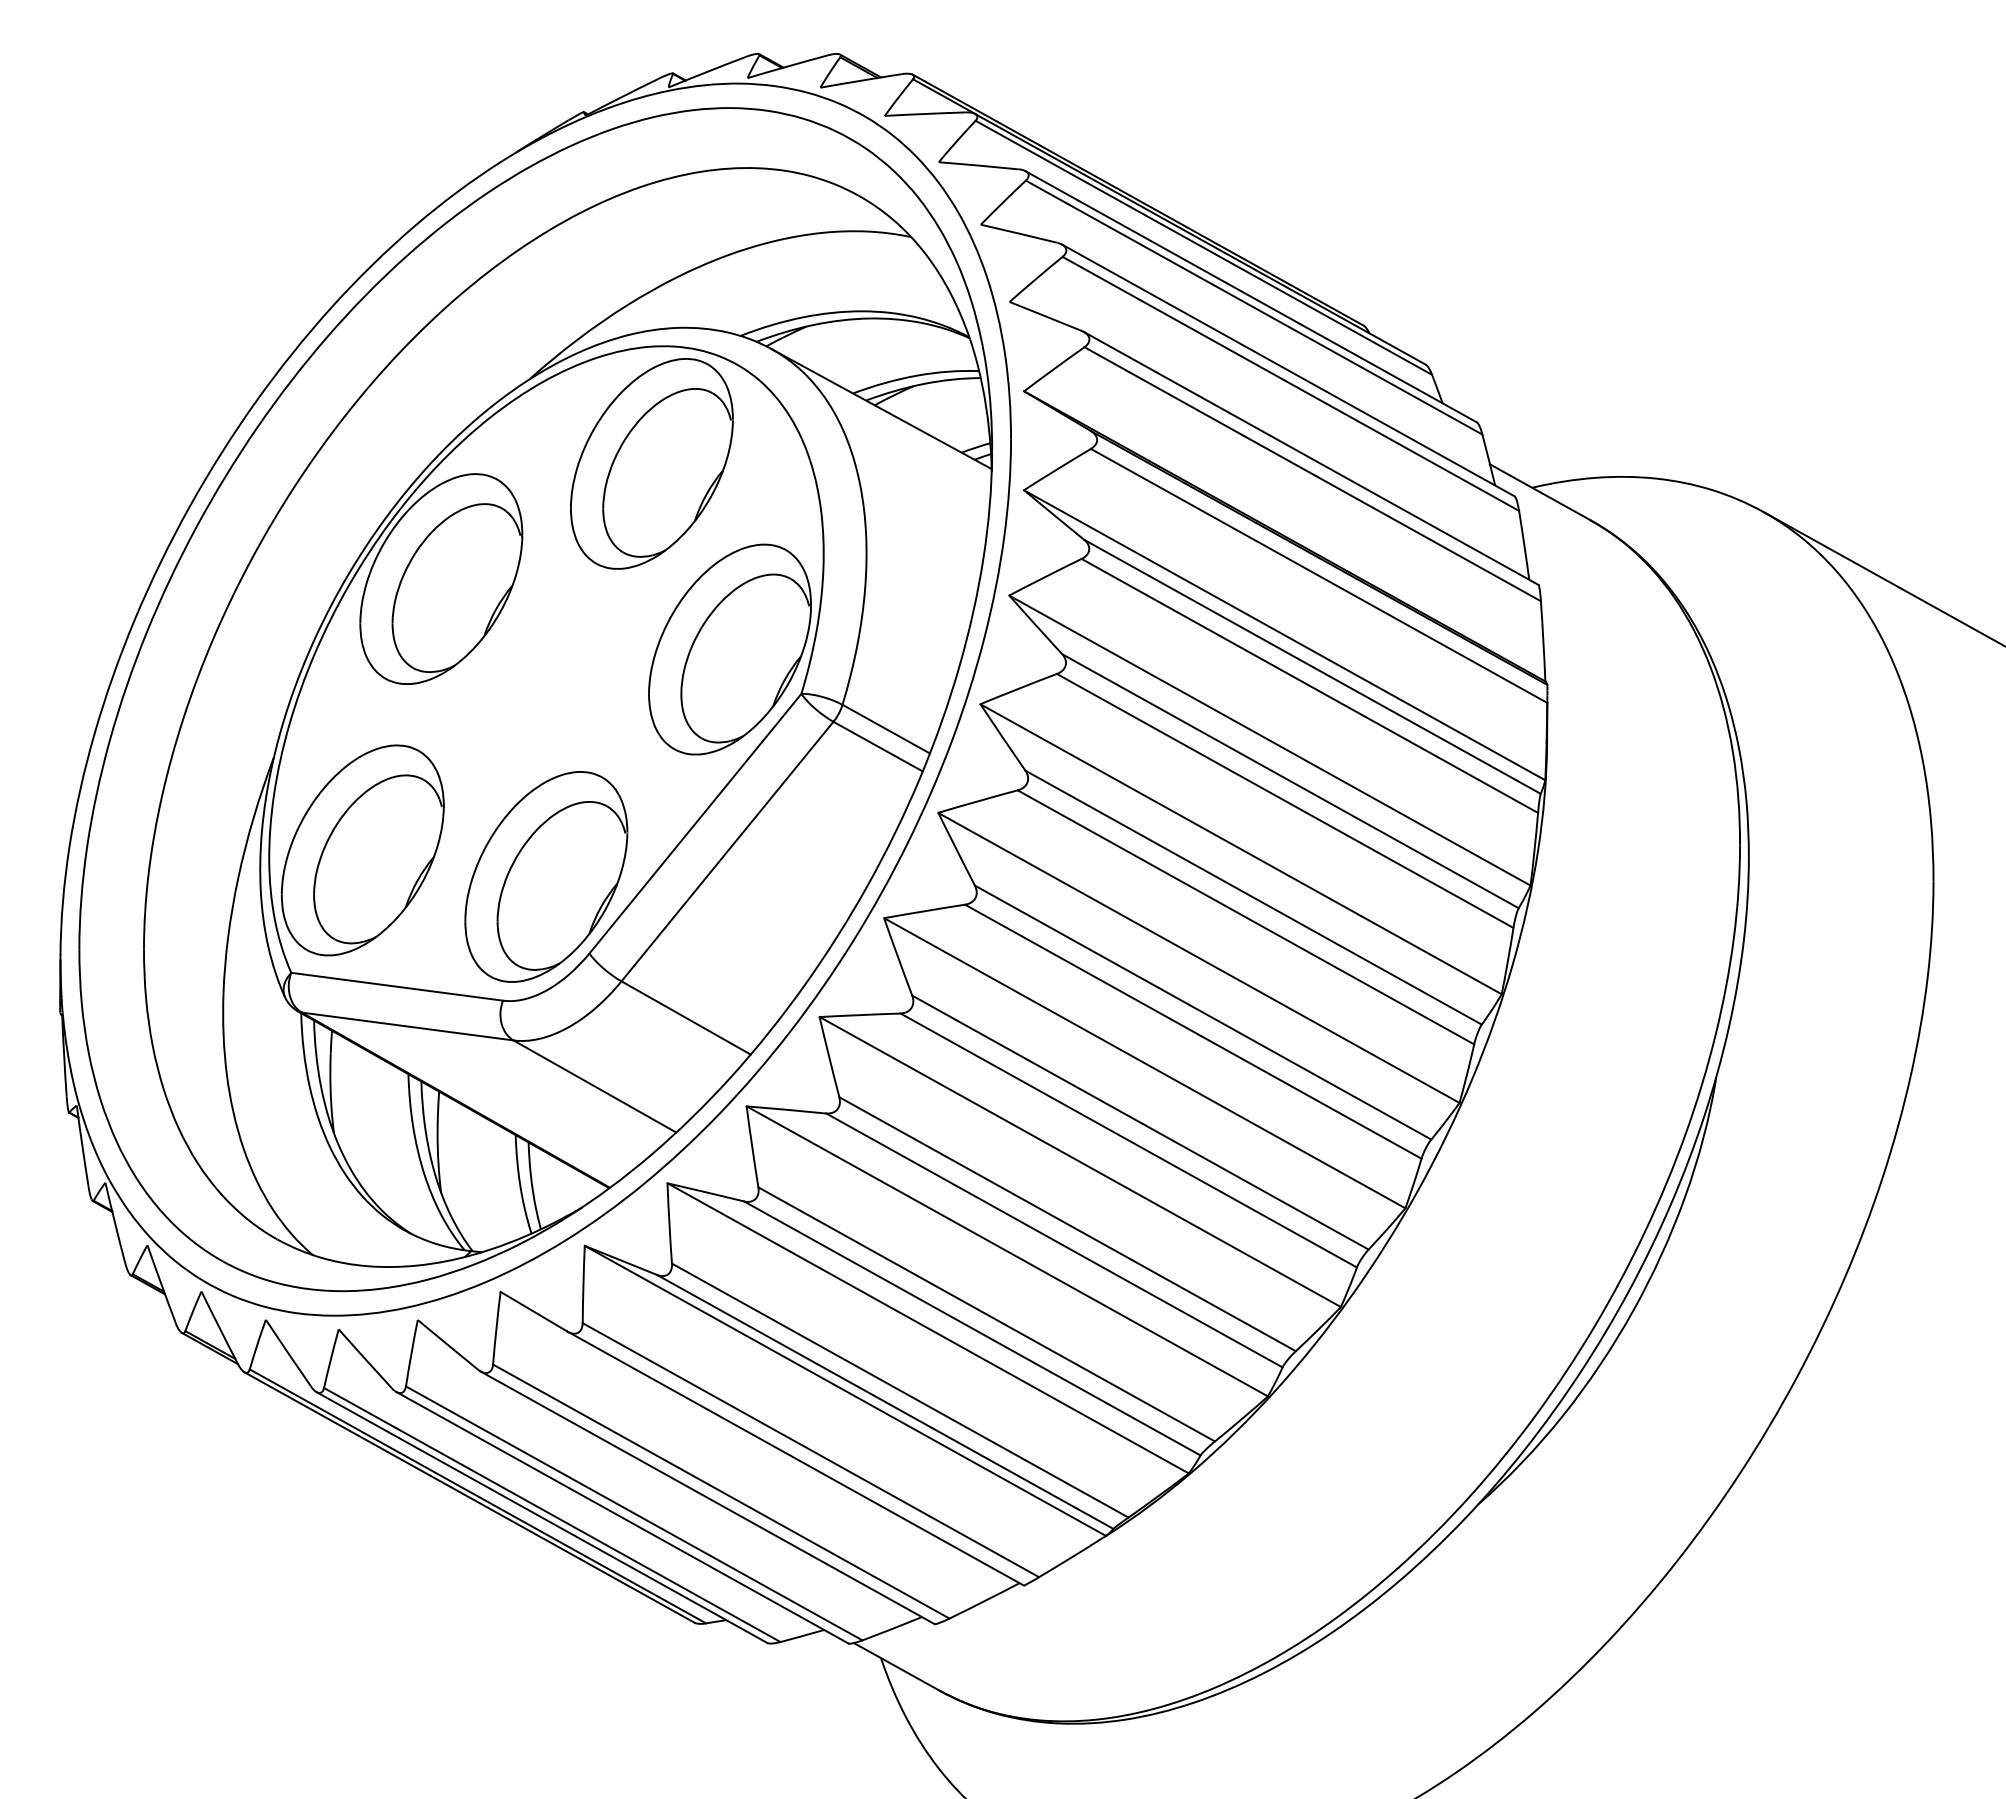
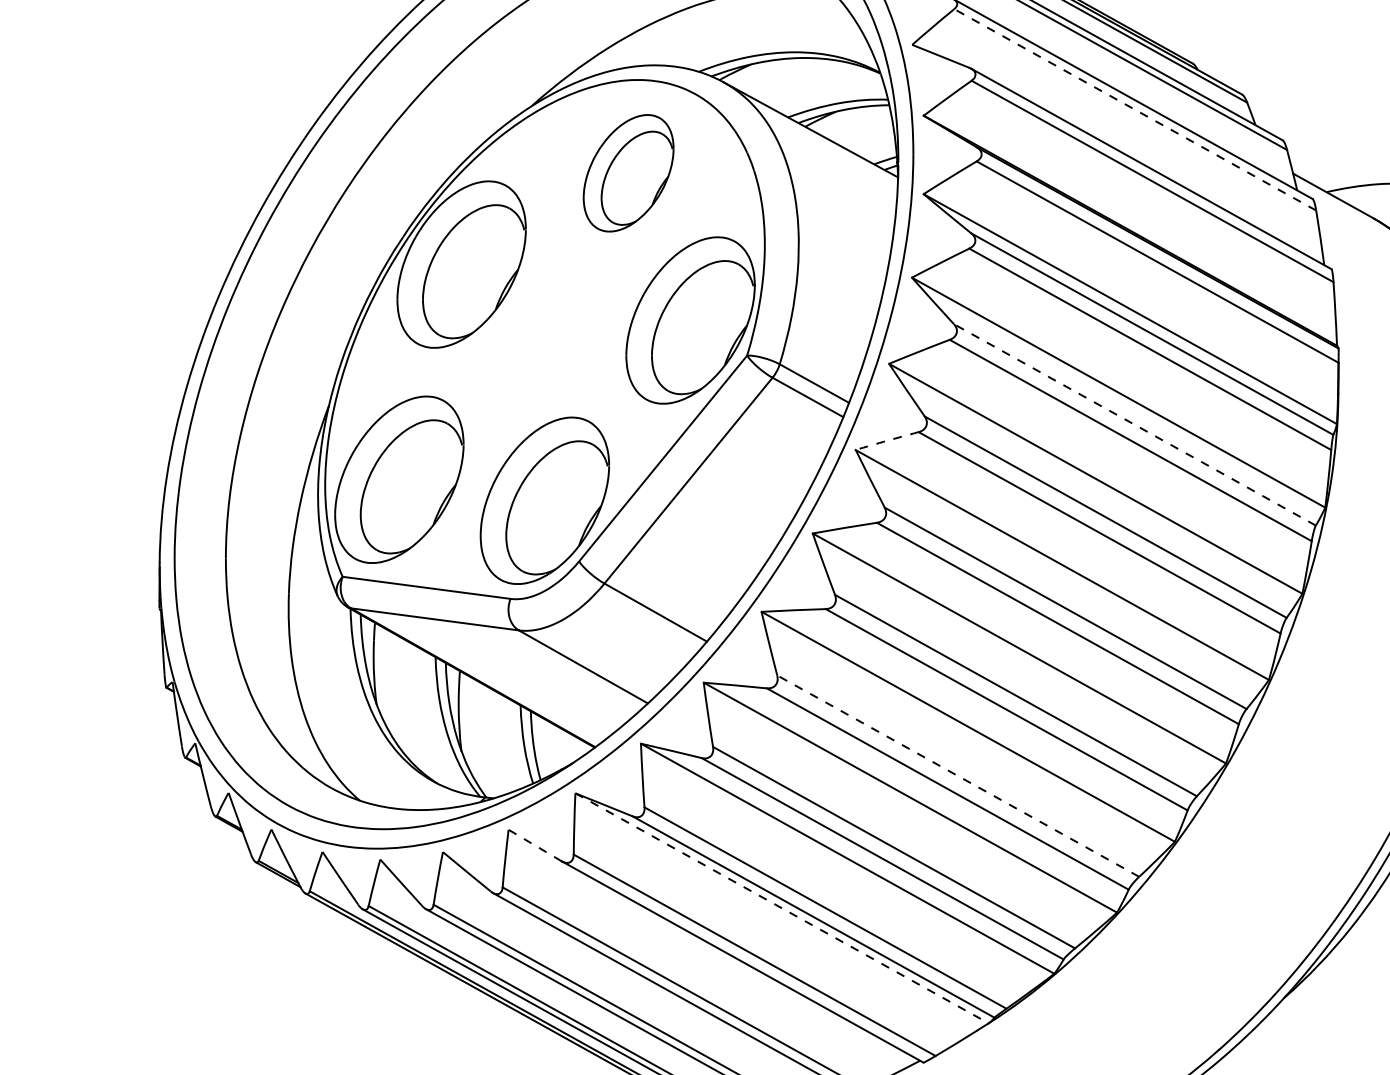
line: (1290, 383) -> (1134, 109), solid -> dashed
part: (651, 463) -> (628, 172), size x0.7
line: (1290, 780) -> (1134, 424), solid -> dashed
arc: (977, 801) -> (886, 440), solid -> dashed
line: (1067, 1223) -> (958, 775), solid -> dashed
line: (534, 1311) -> (535, 845), solid -> dashed
line: (845, 1391) -> (782, 908), solid -> dashed

